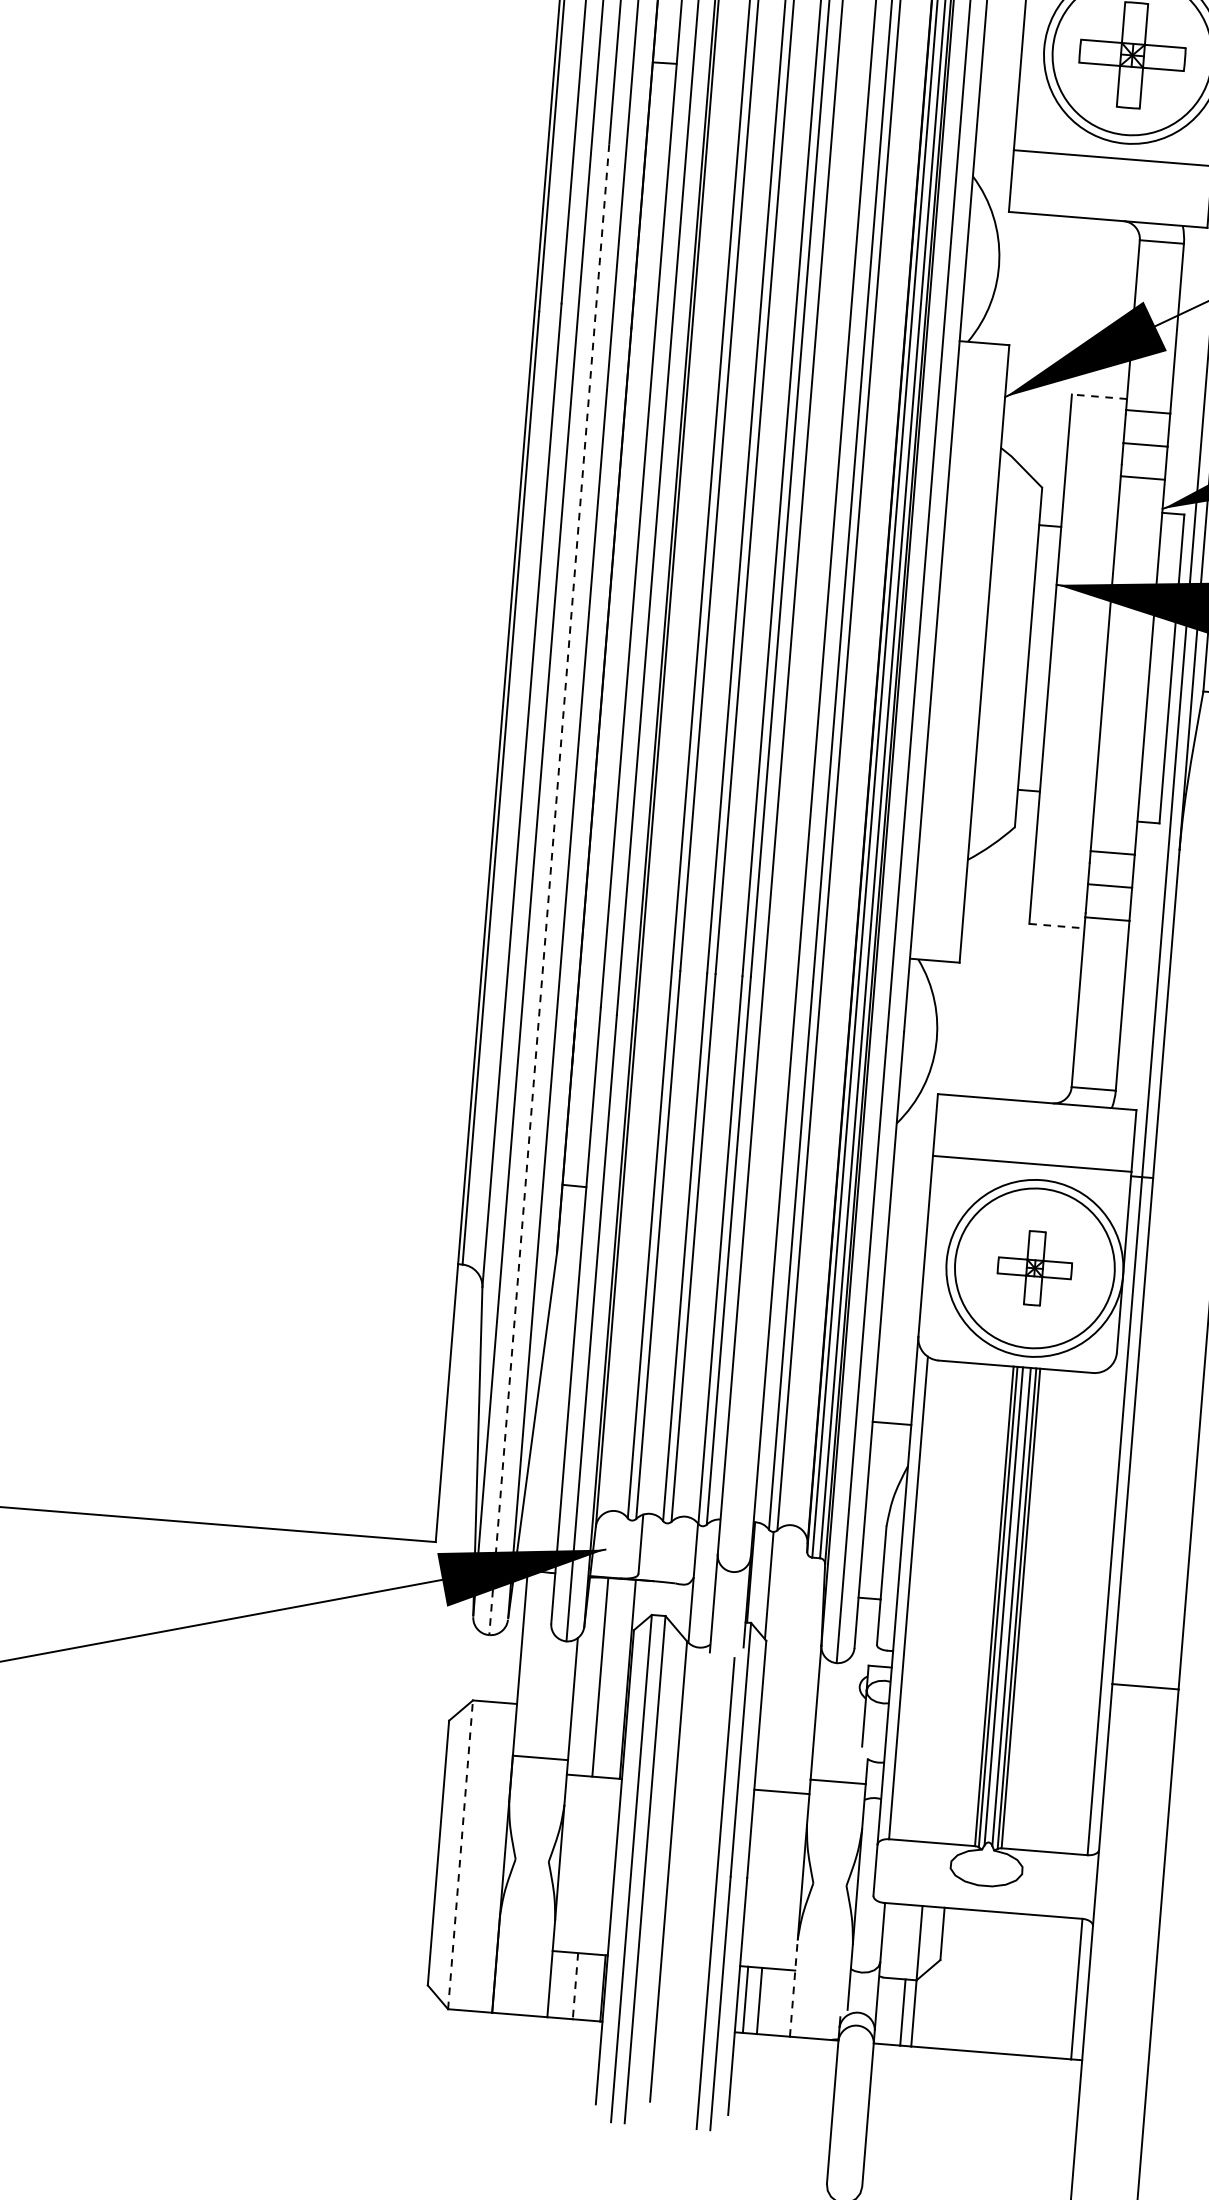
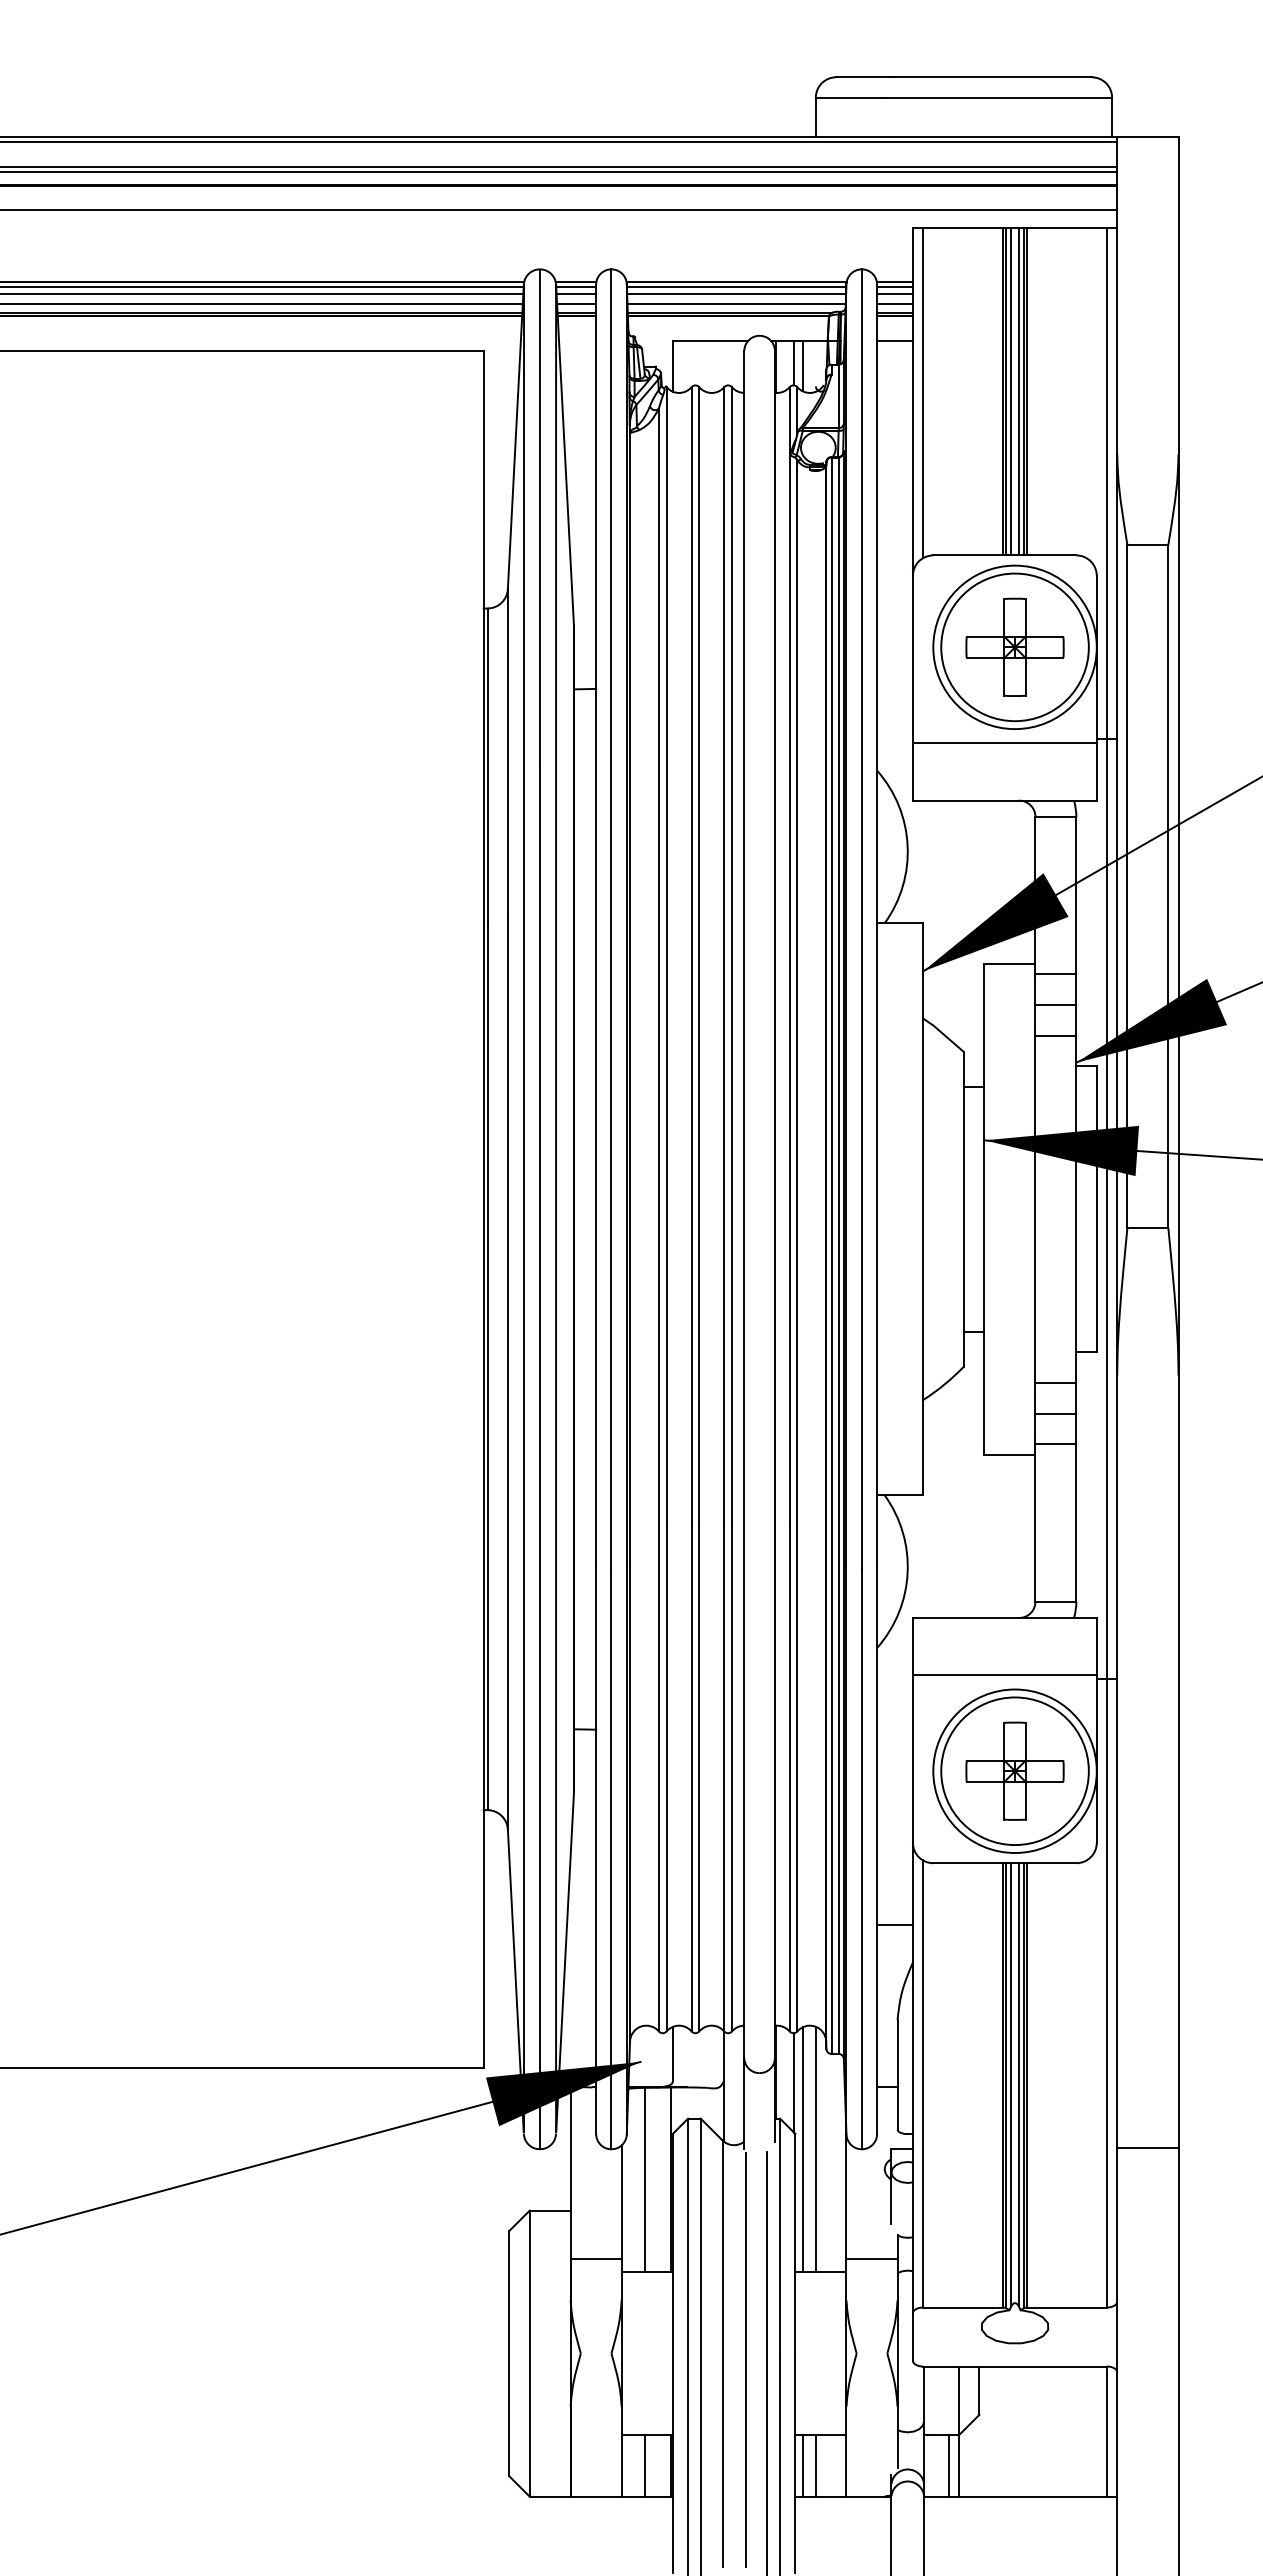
line: (1098, 397) -> (1009, 964), dashed -> solid
line: (548, 889) -> (539, 1458), dashed -> solid
line: (1056, 926) -> (1009, 1454), dashed -> solid
part: (1034, 1267) -> (1014, 1770), size x1.43
line: (772, 1658) -> (802, 2149), added
line: (786, 1658) -> (815, 2148), added
line: (460, 1854) -> (529, 2353), dashed -> solid
line: (692, 1879) -> (745, 2359), added
line: (575, 1986) -> (645, 2466), dashed -> solid
line: (793, 1987) -> (846, 2451), dashed -> solid

